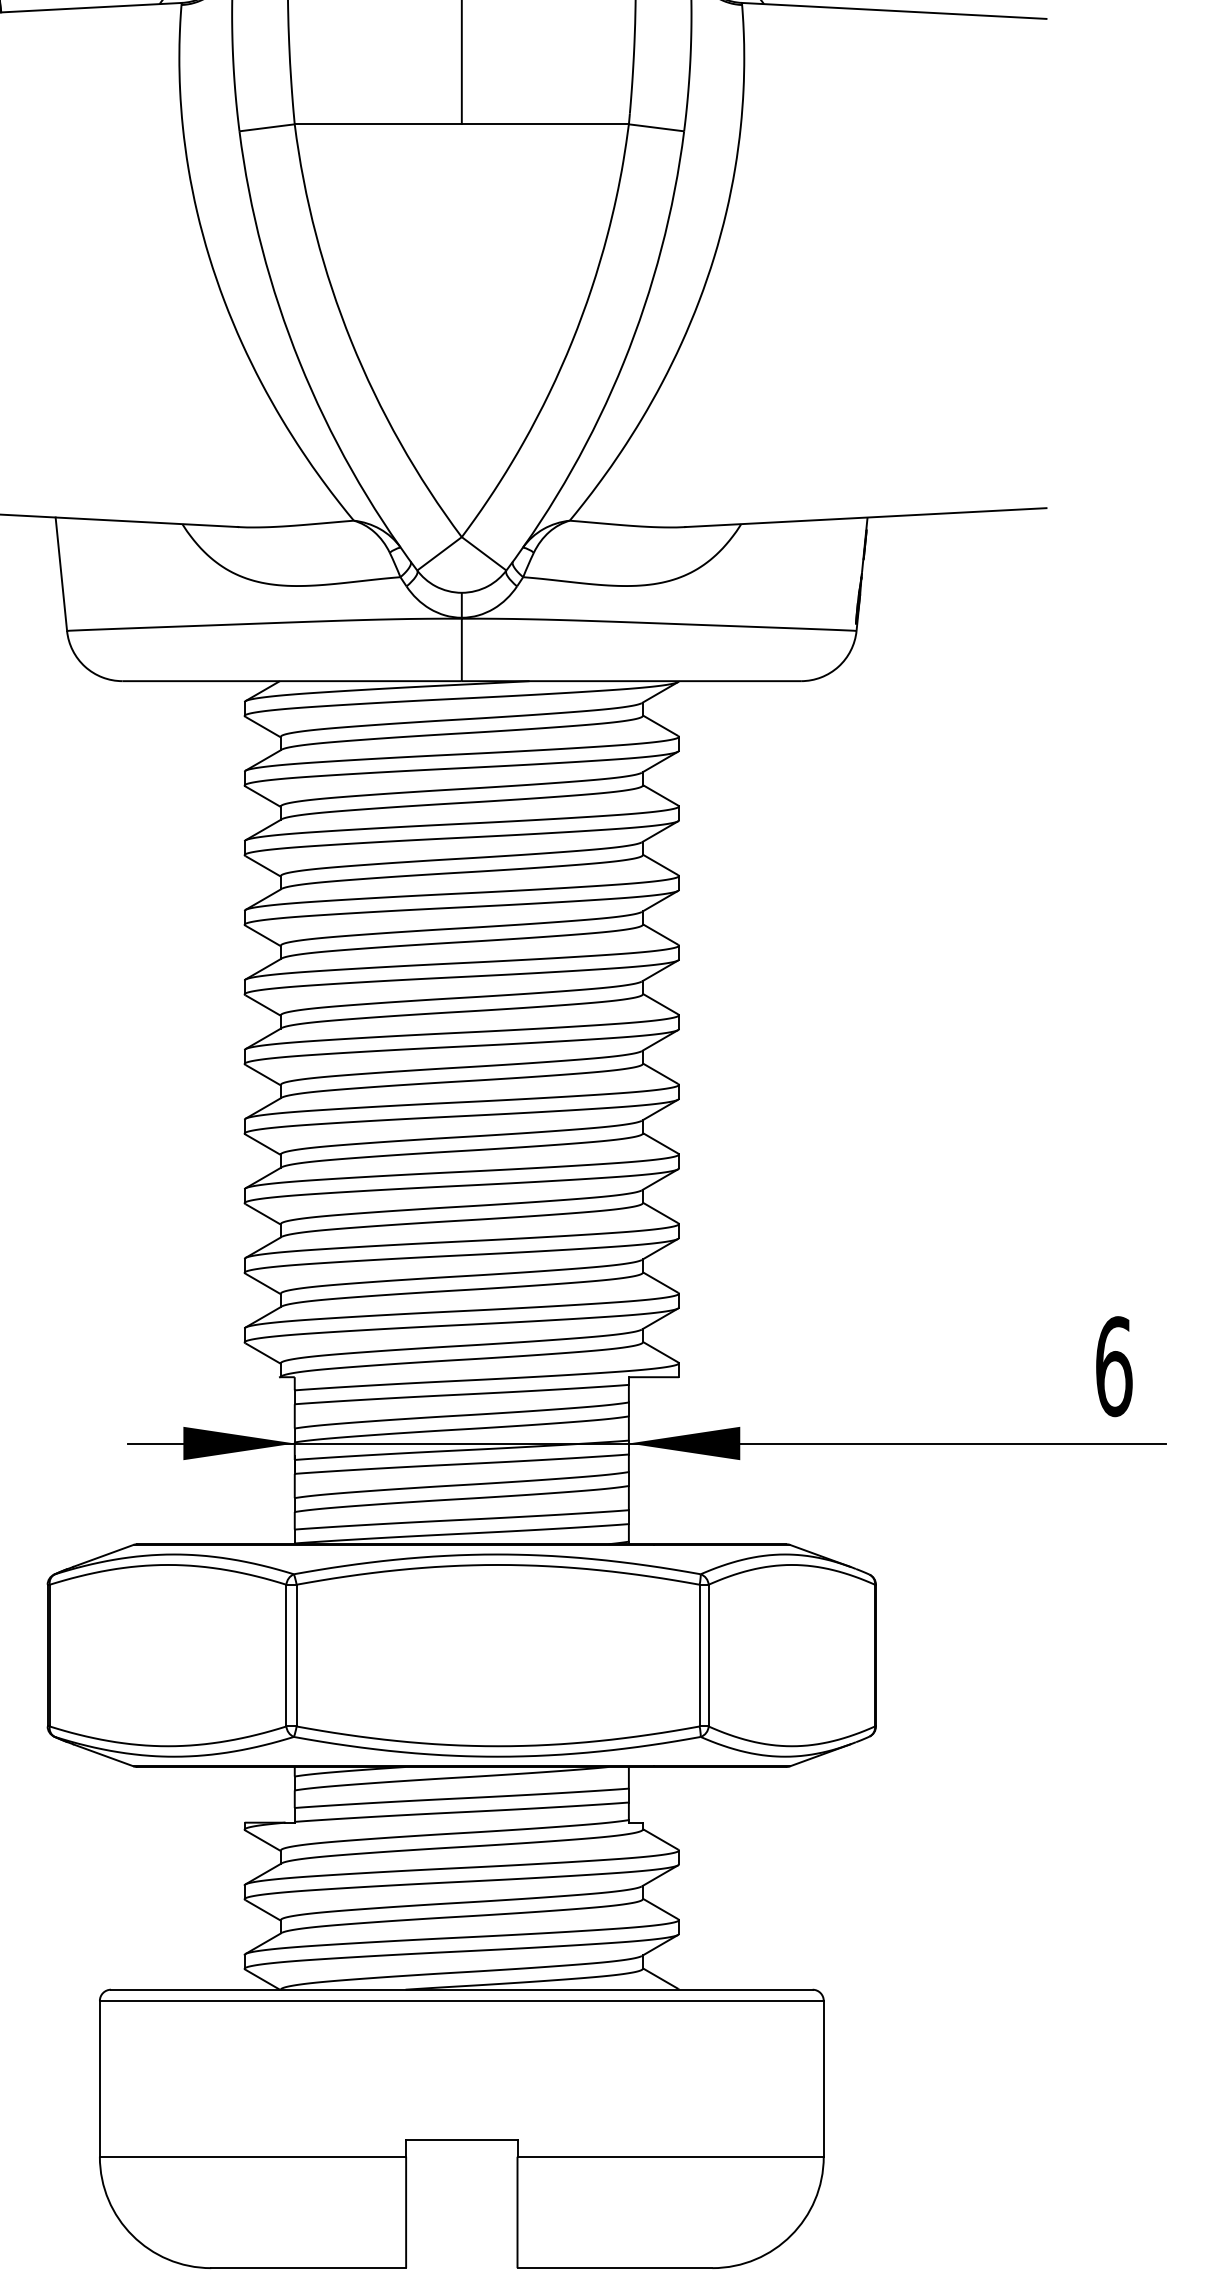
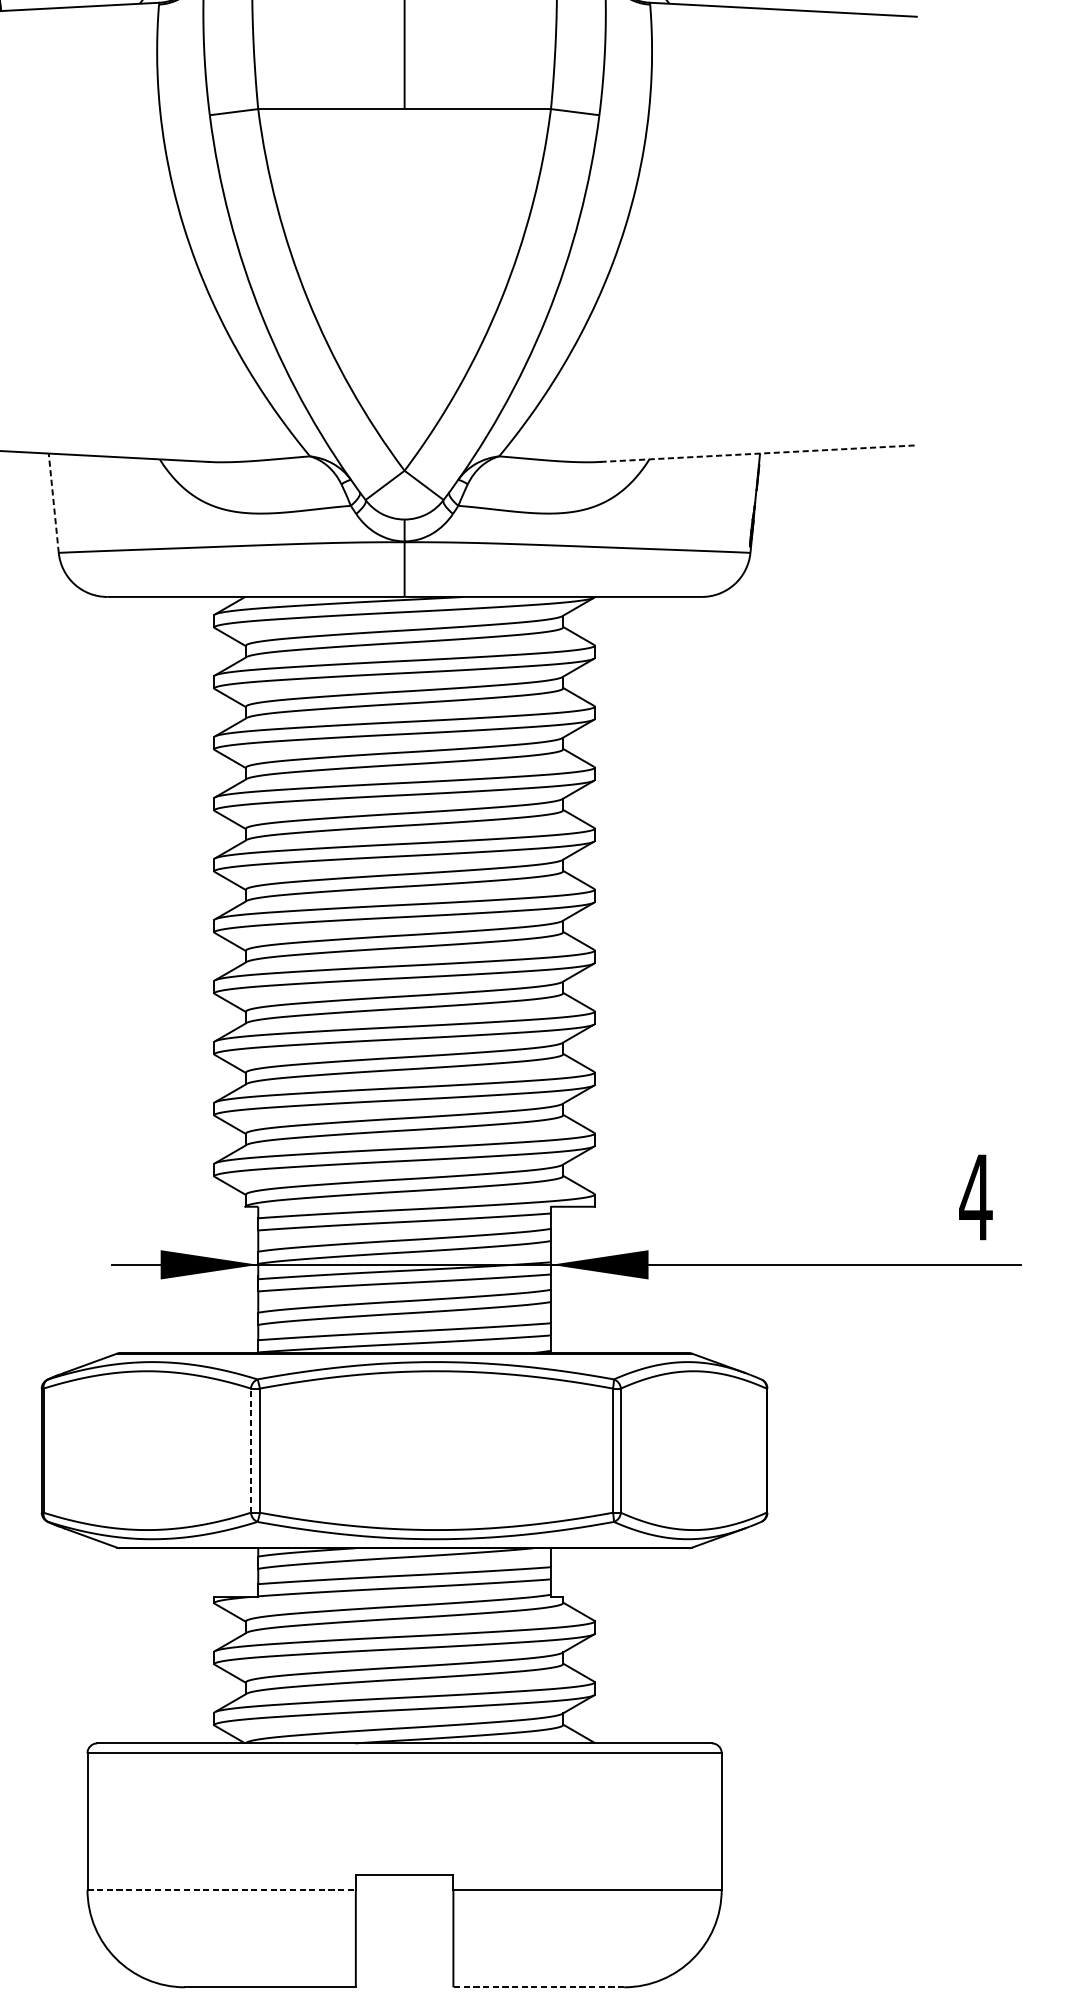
line: (865, 517) -> (758, 453), solid -> dashed
line: (61, 573) -> (53, 502), solid -> dashed
text: (1113, 1366) -> (975, 1197), 6 -> 4
line: (286, 1655) -> (251, 1450), solid -> dashed
line: (253, 2156) -> (222, 1889), solid -> dashed
line: (614, 2268) -> (538, 1987), solid -> dashed

